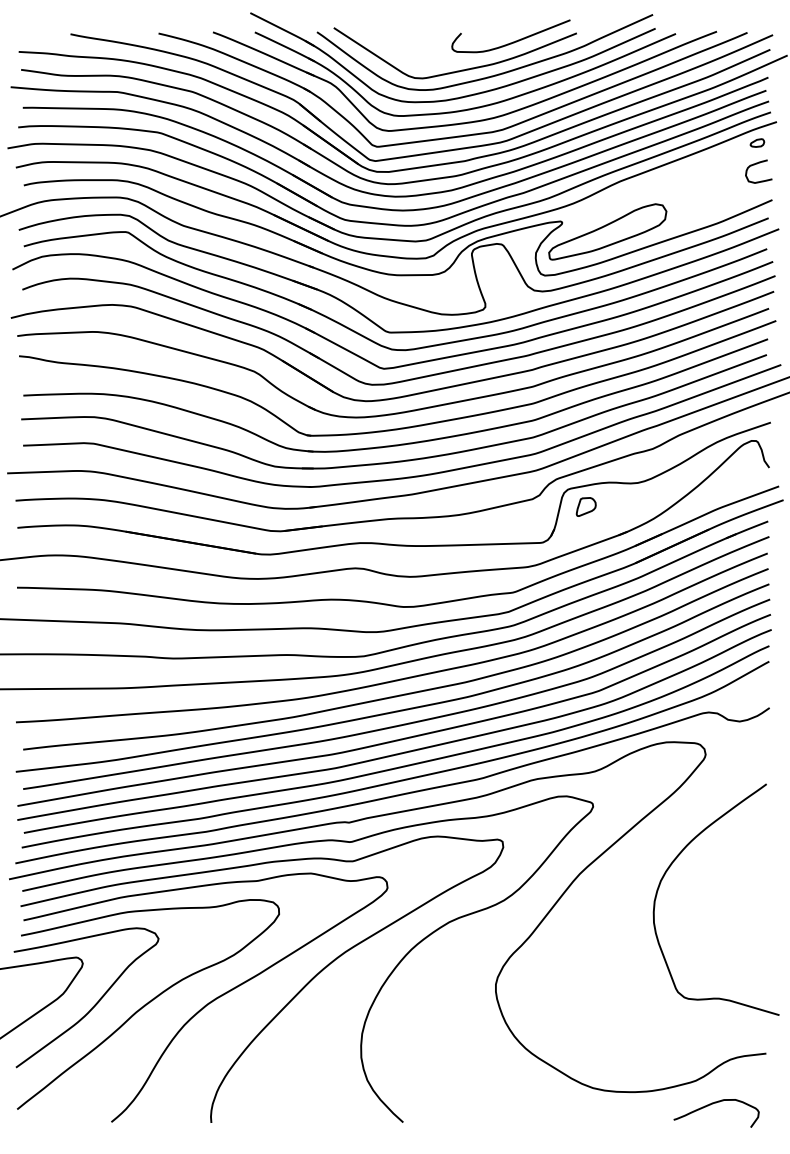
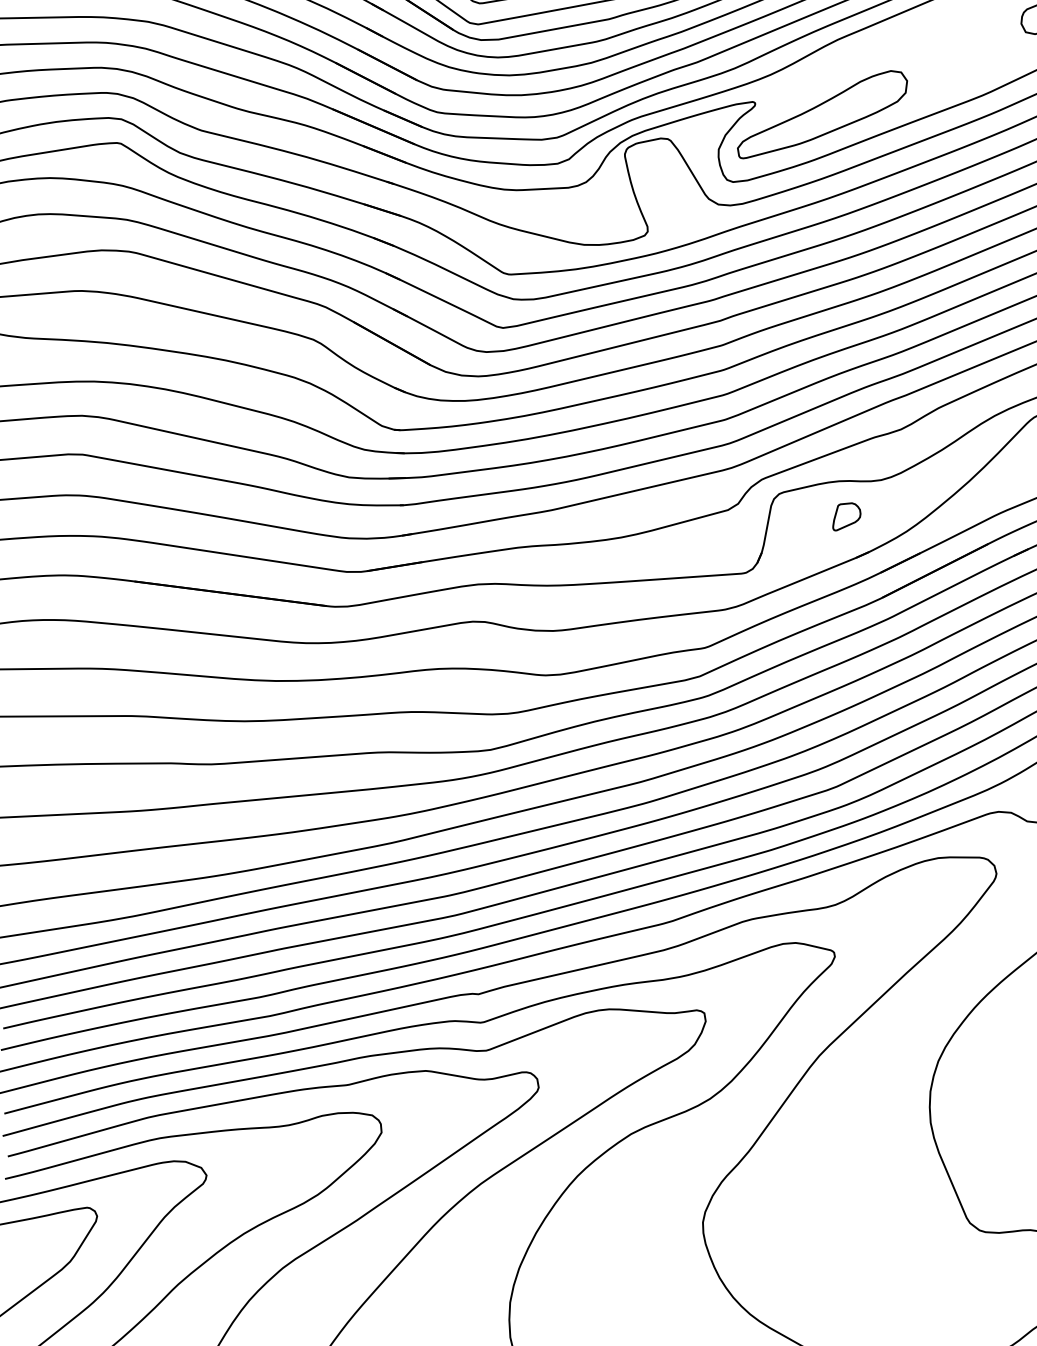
part: (585, 506) -> (845, 516), moved

